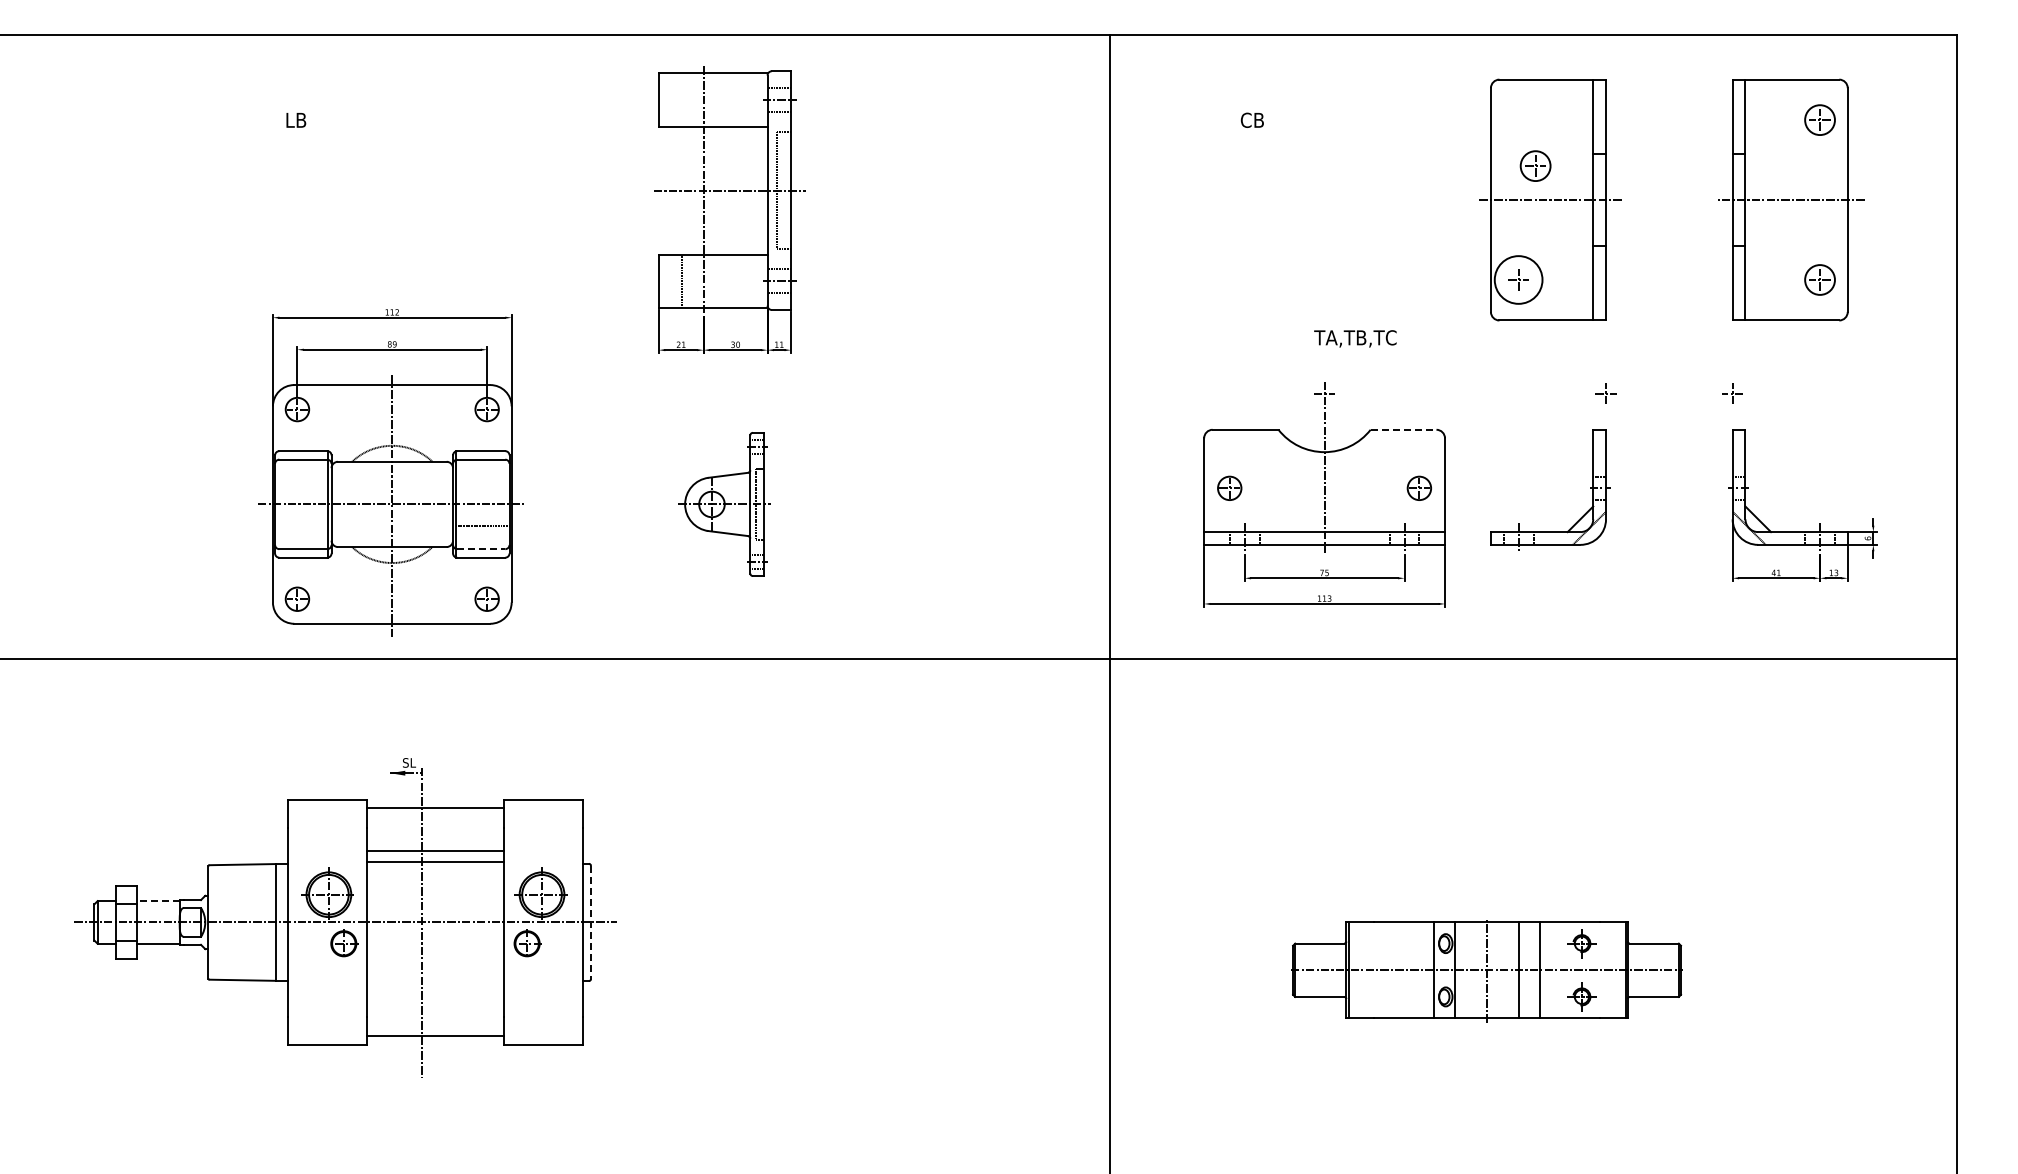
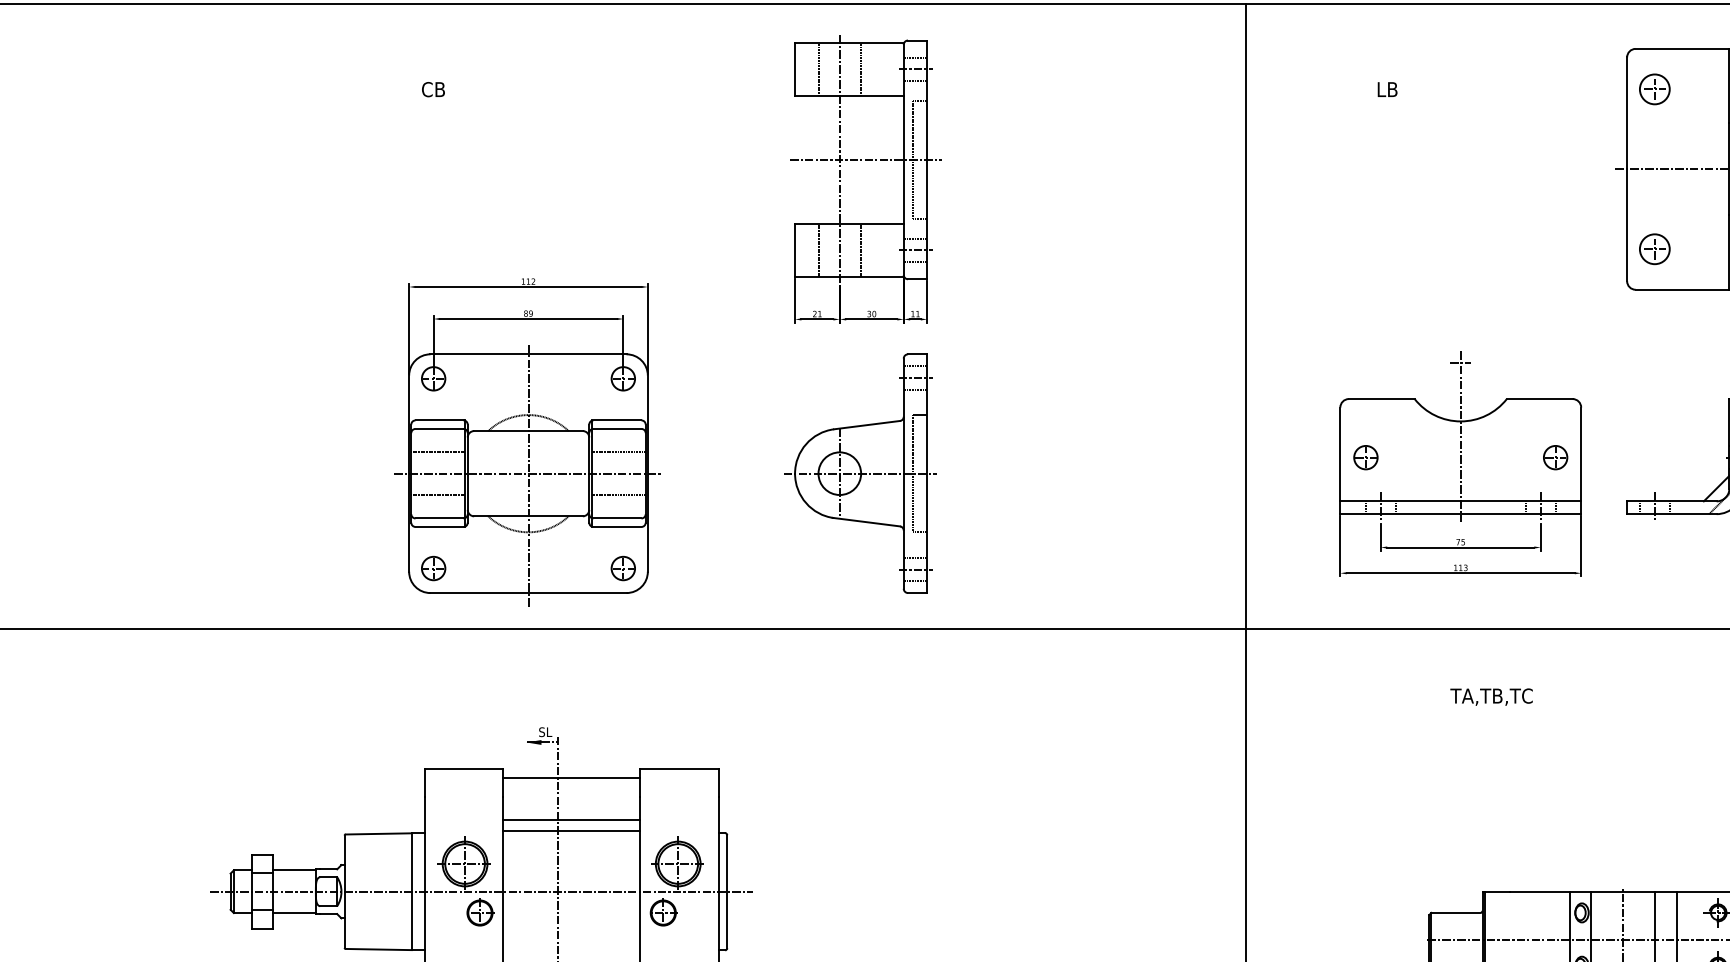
line: (682, 99) -> (818, 68), added
line: (724, 99) -> (860, 68), added
text: (296, 119) -> (432, 88), LB -> CB
text: (1251, 119) -> (1387, 88), CB -> LB
part: (1535, 165) -> (1654, 88), moved
circle: (1518, 279) -> (1654, 248), size x0.62
line: (724, 280) -> (860, 249), added
text: (1355, 338) -> (1491, 696), moved
line: (1403, 429) -> (1539, 398), dashed -> solid
line: (301, 483) -> (437, 452), added
line: (482, 483) -> (618, 452), added
part: (724, 504) -> (860, 473), size x1.67
line: (301, 525) -> (437, 494), added
line: (481, 549) -> (617, 518), dashed -> solid
line: (157, 901) -> (293, 870), dashed -> solid
line: (591, 922) -> (727, 891), dashed -> solid

